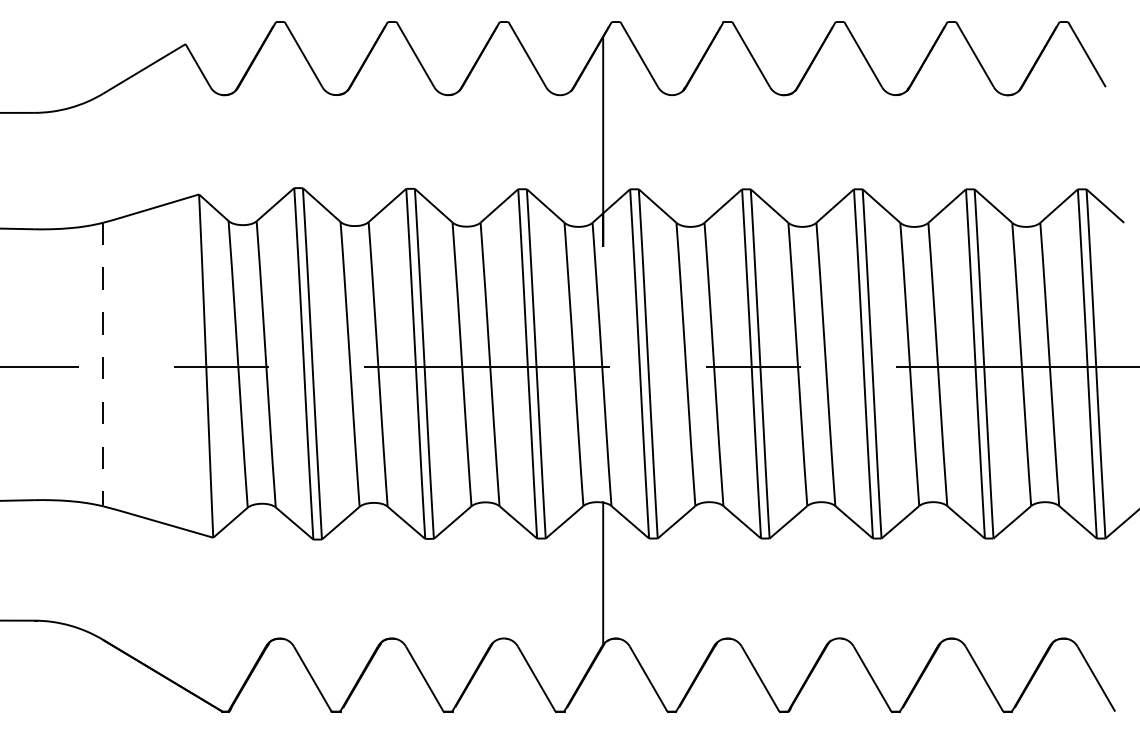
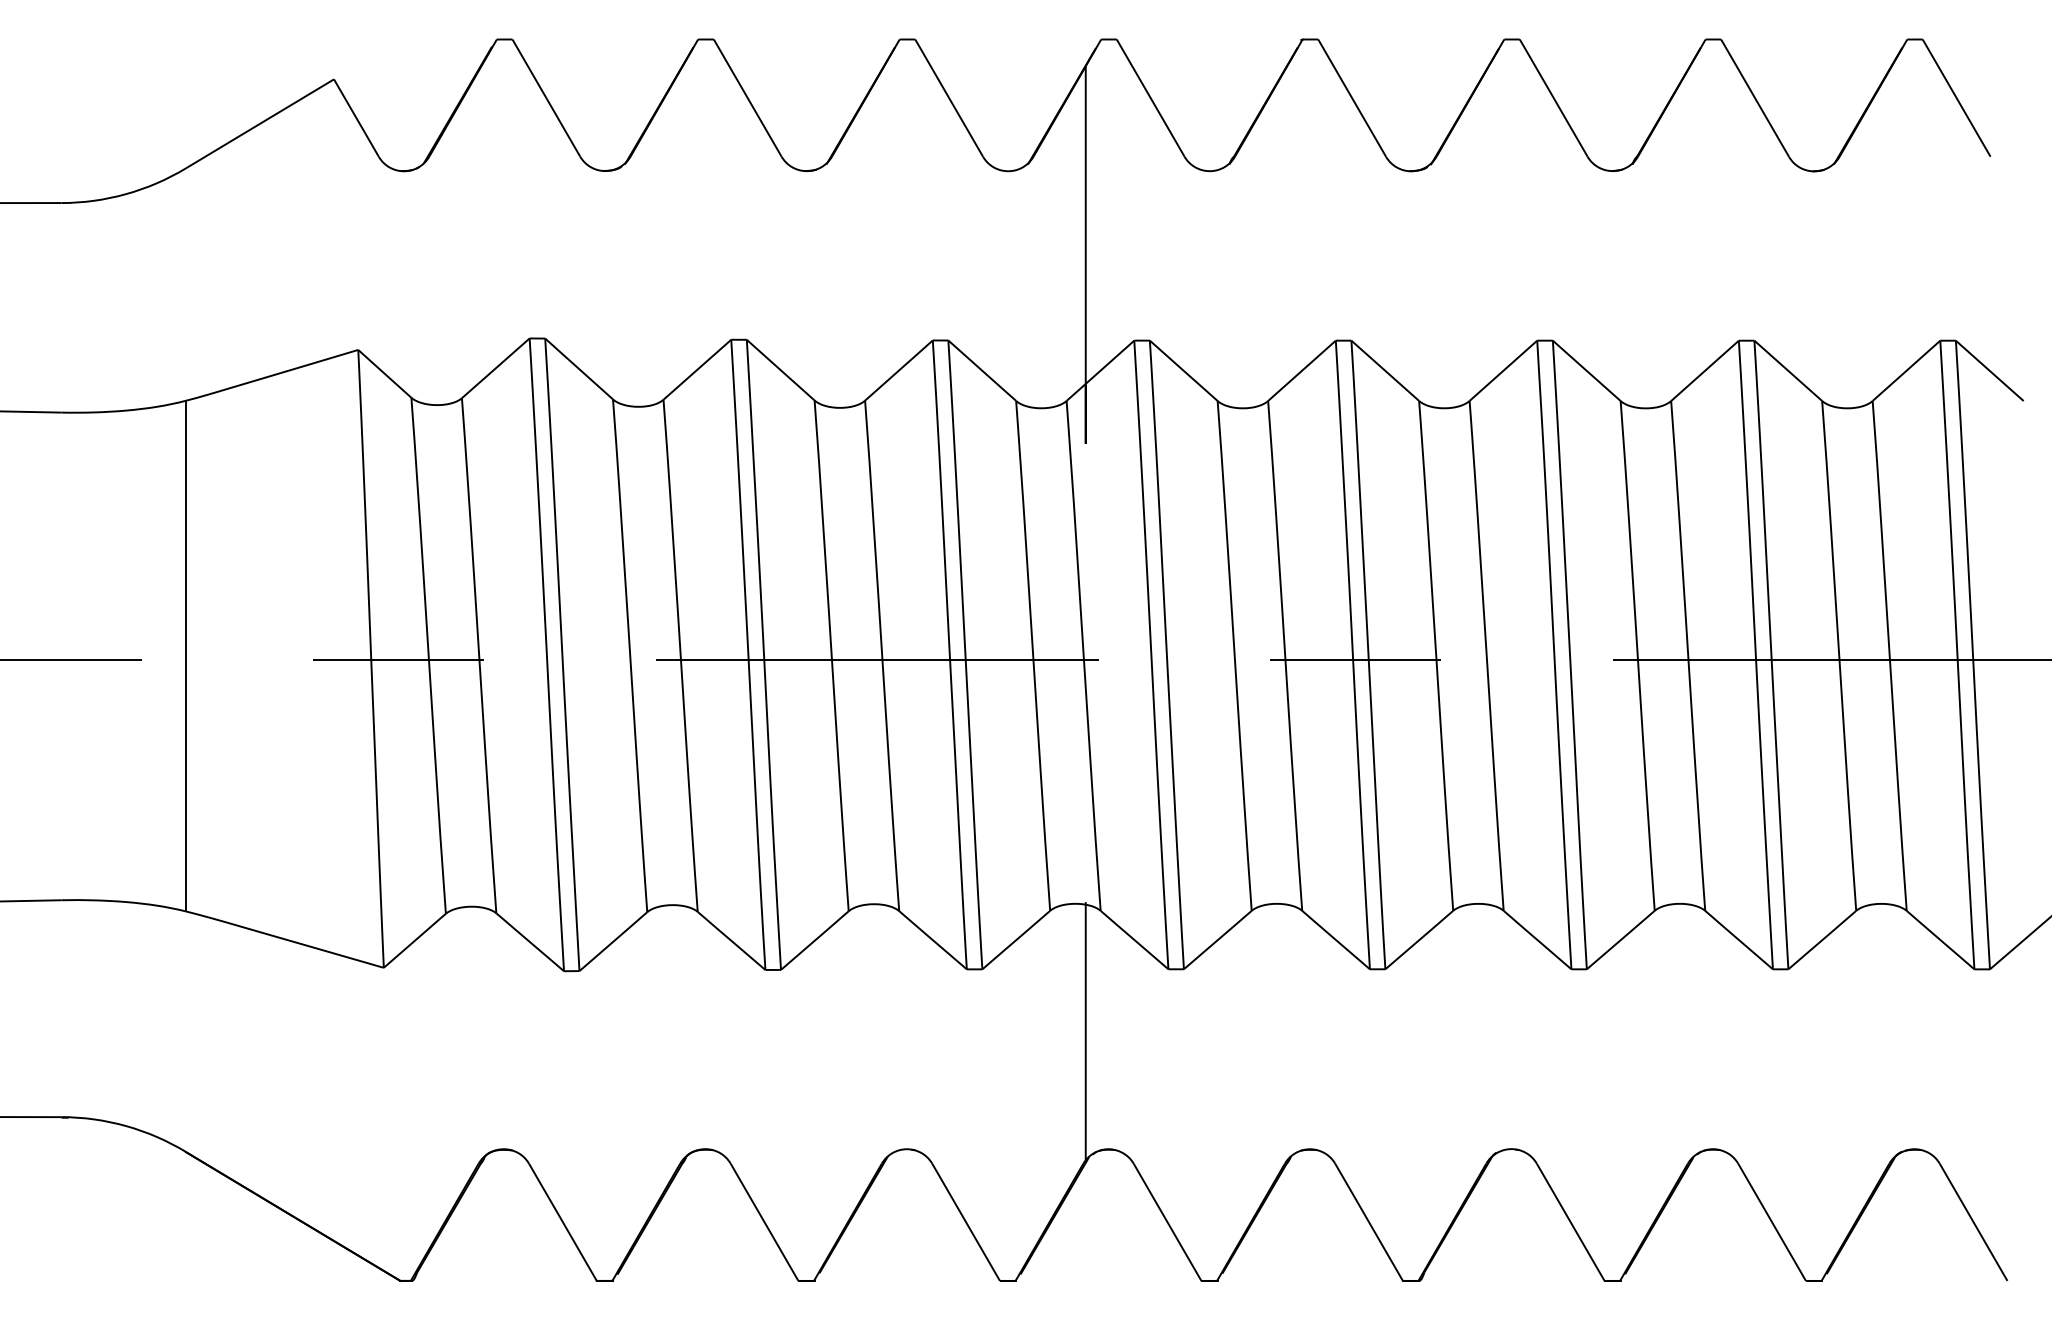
line: (103, 364) -> (186, 655), dashed -> solid

